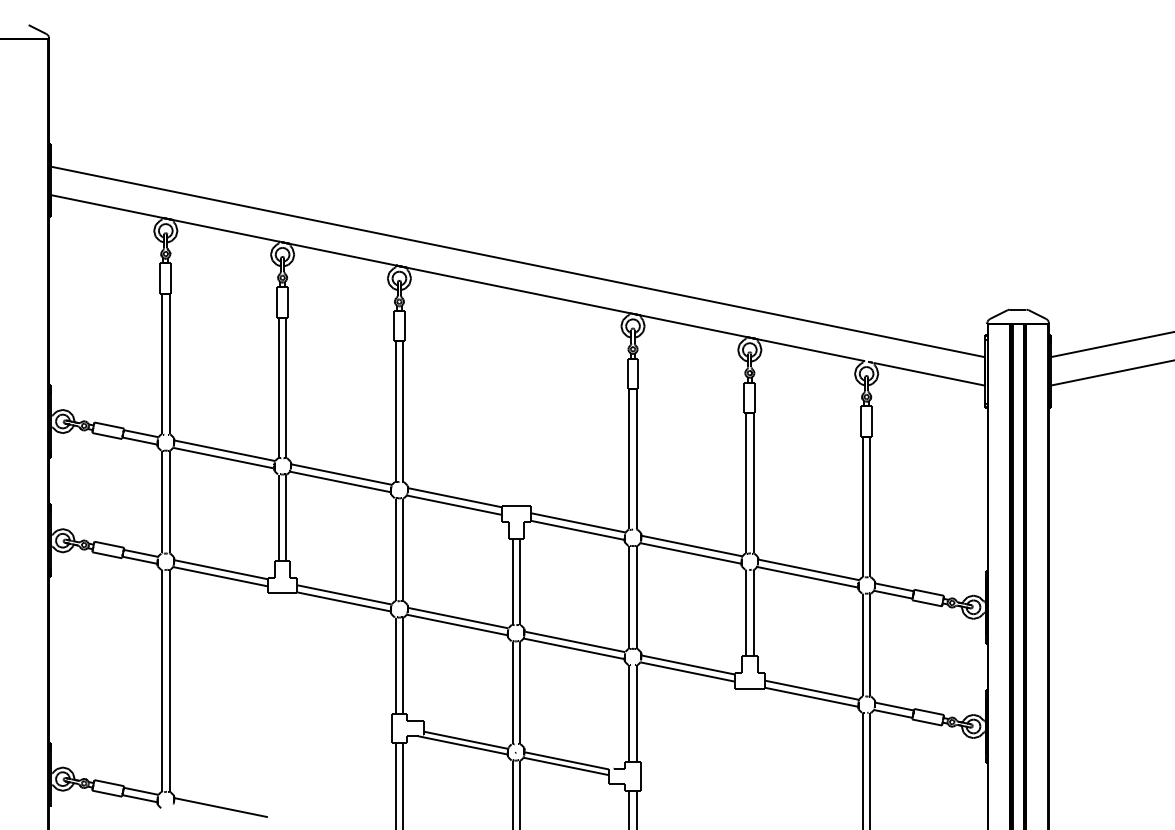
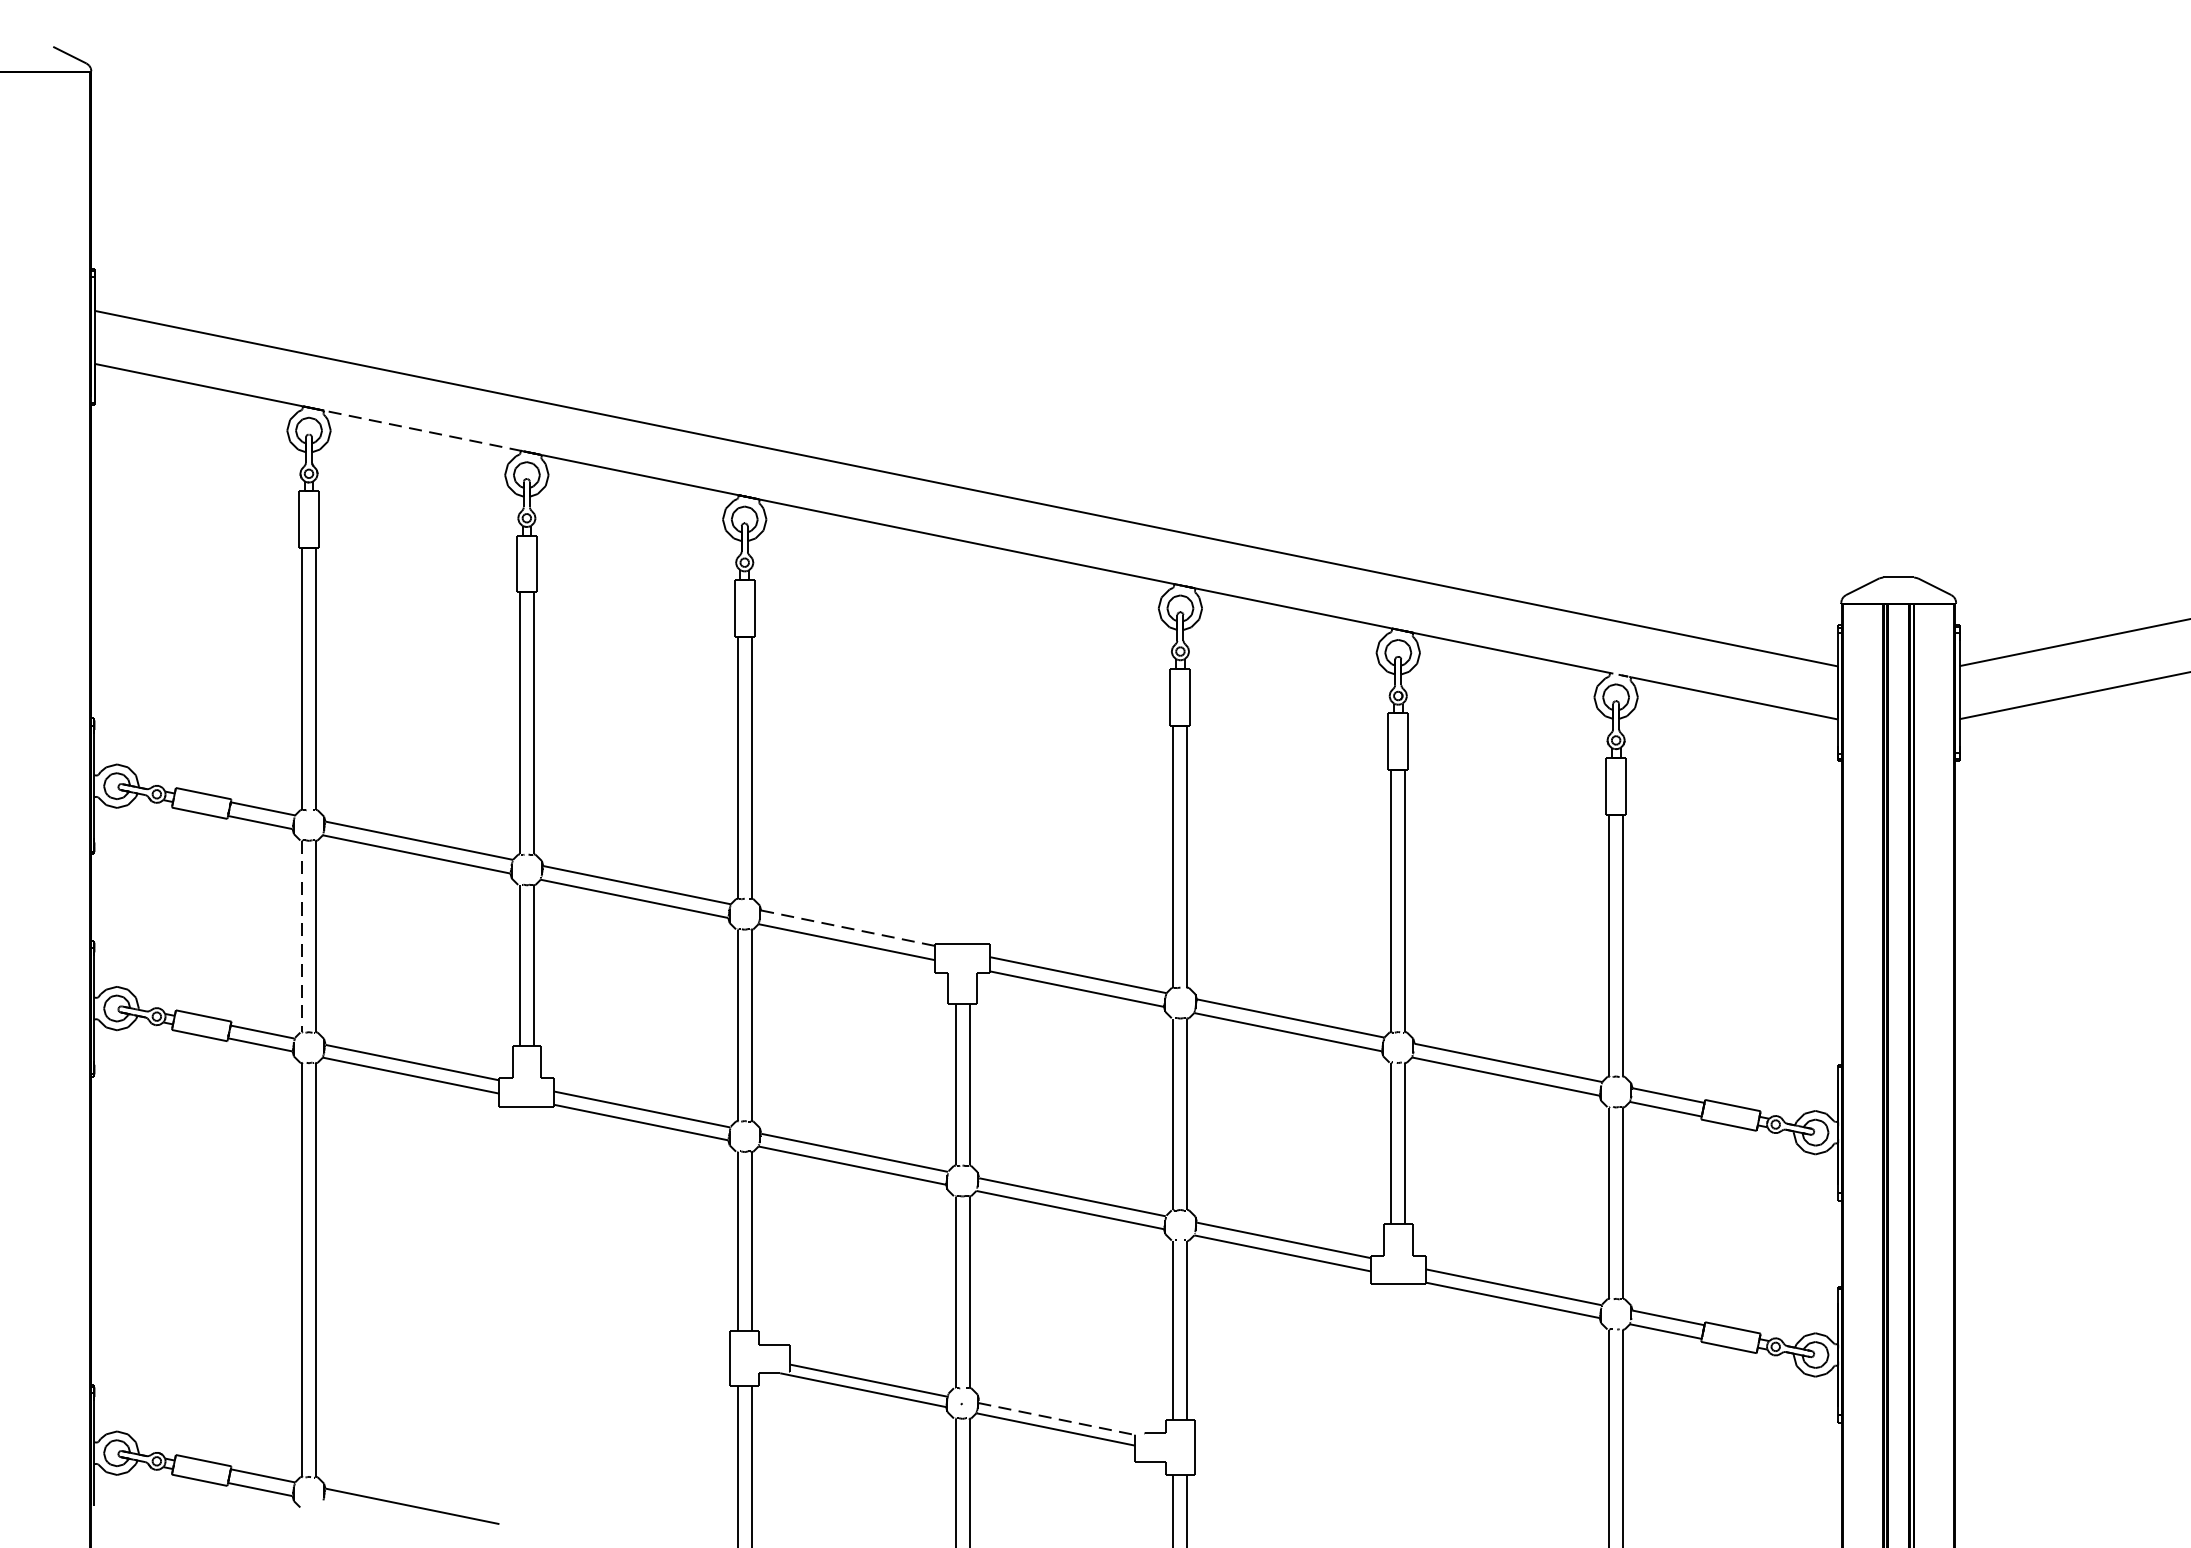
line: (226, 230) -> (422, 429), solid -> dashed
line: (454, 497) -> (847, 927), solid -> dashed
line: (162, 502) -> (302, 937), solid -> dashed
line: (566, 760) -> (1056, 1418), solid -> dashed

